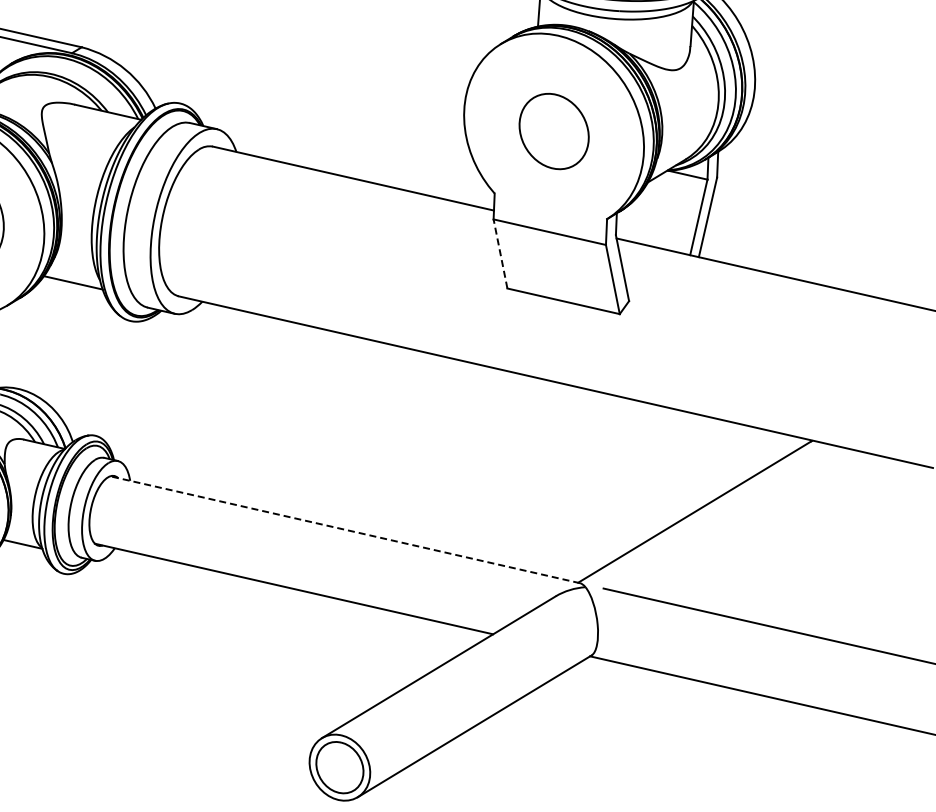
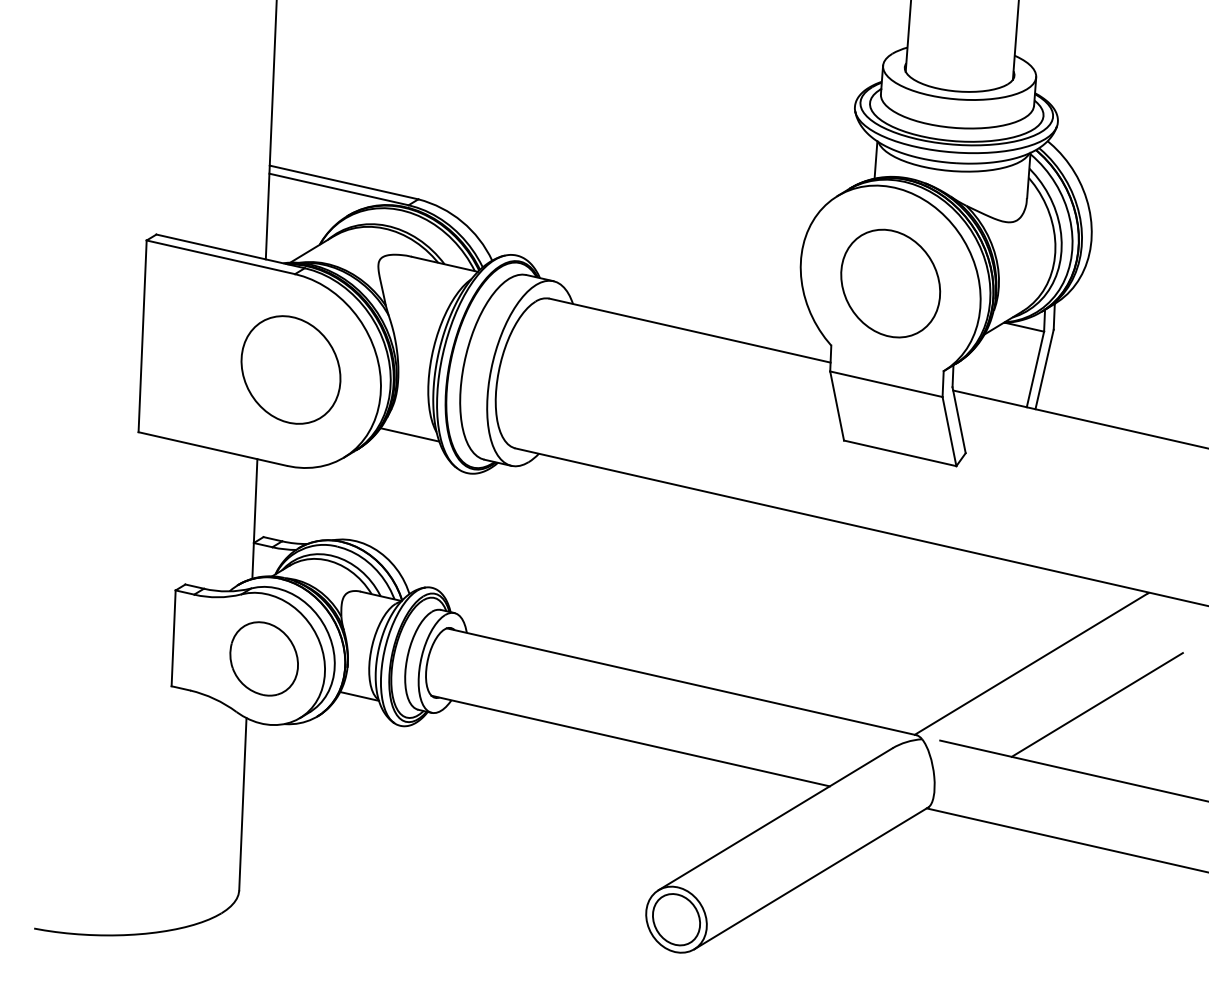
part: (553, 131) -> (890, 283), size x1.43
line: (500, 253) -> (837, 405), dashed -> solid
line: (344, 529) -> (681, 681), dashed -> solid
line: (759, 552) -> (1096, 704), added

